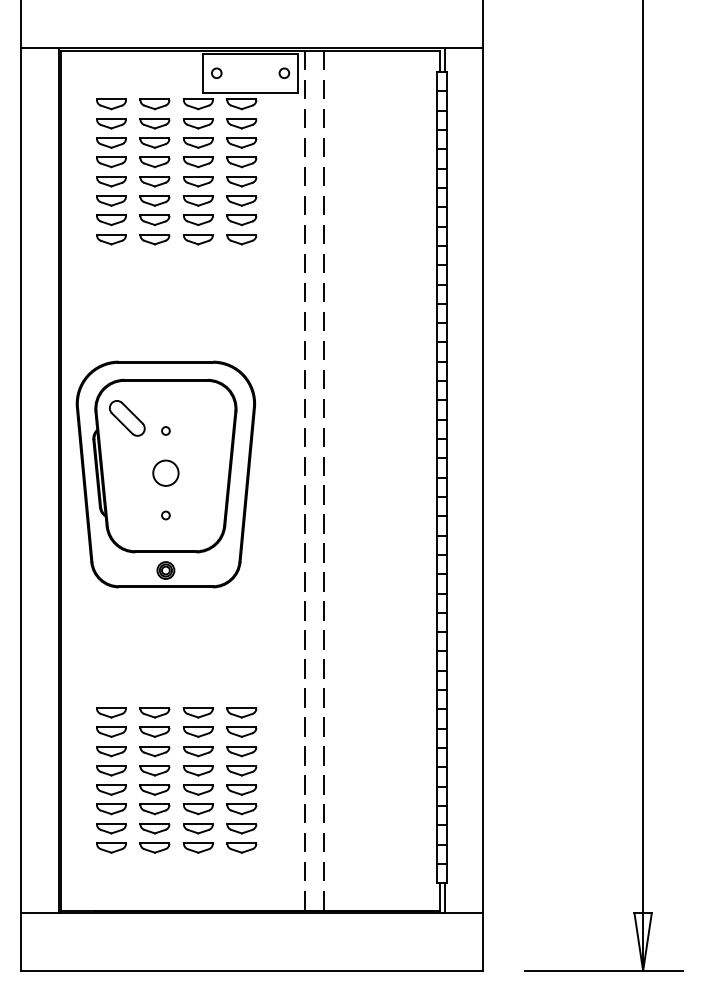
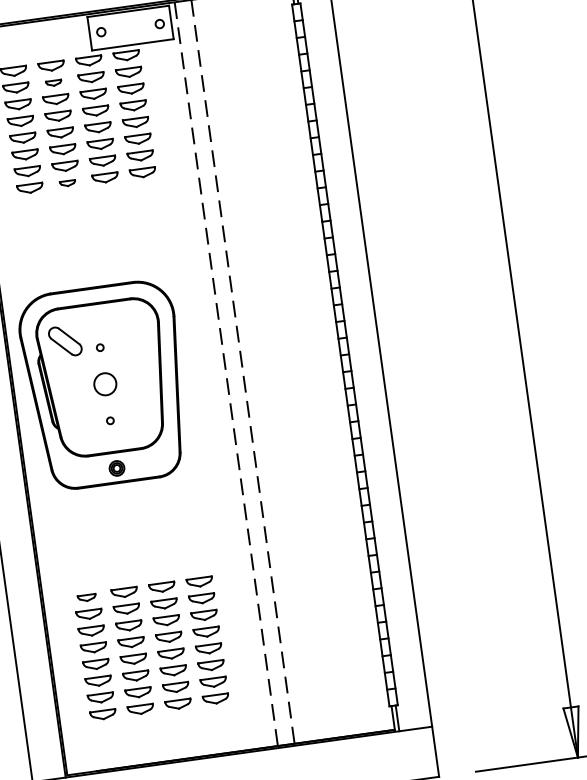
part: (154, 123) -> (53, 83), size x0.6
part: (154, 239) -> (67, 183), size x0.6
part: (111, 712) -> (86, 597), size x0.7

